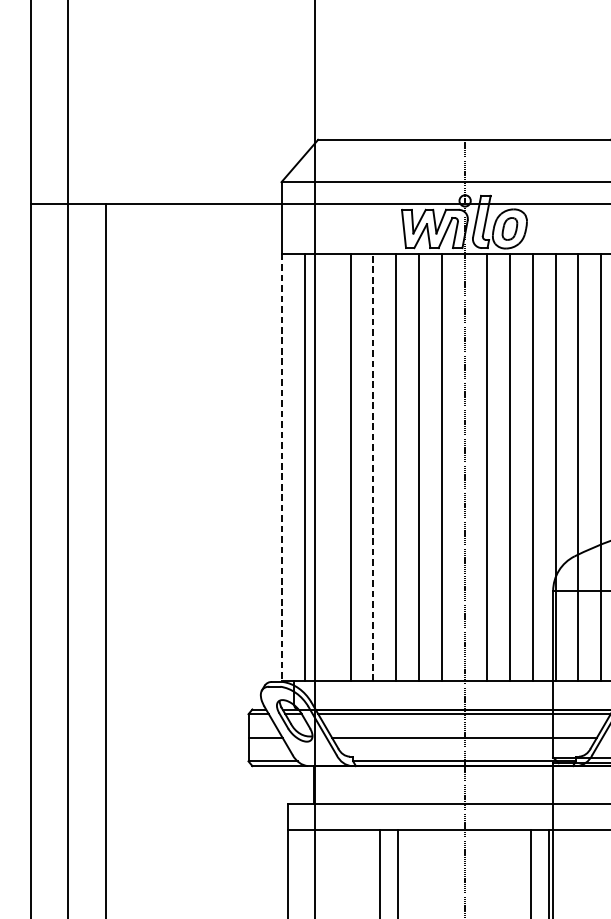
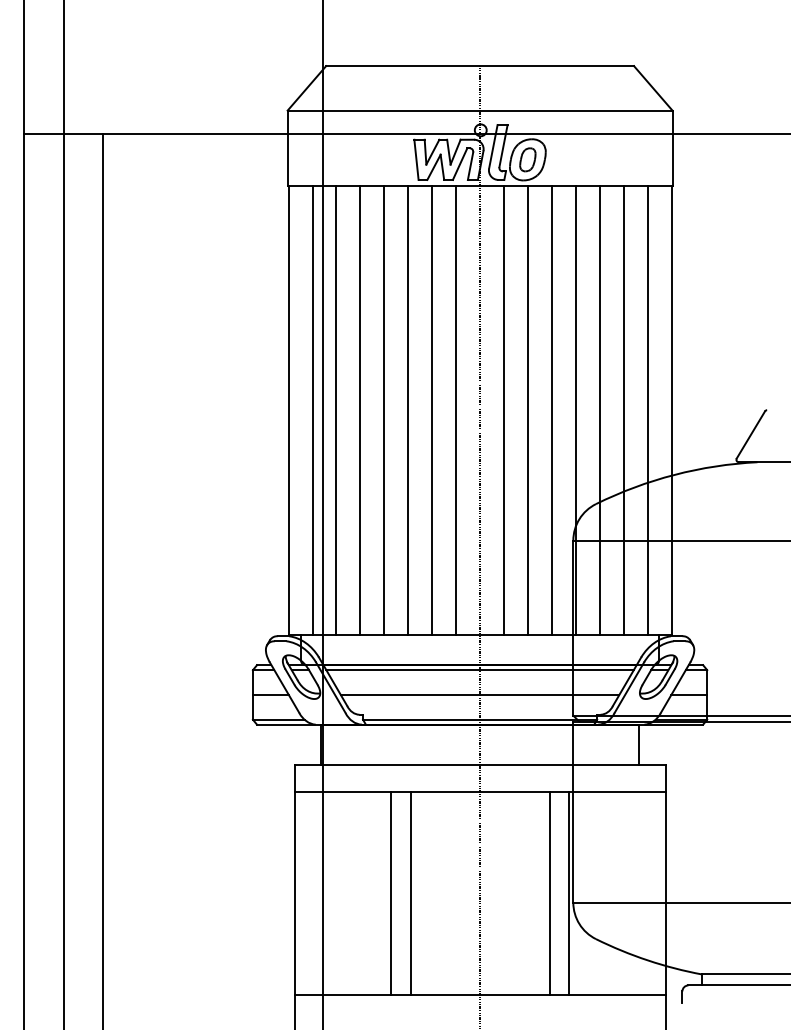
line: (282, 467) -> (288, 410), dashed -> solid
line: (327, 467) -> (336, 410), added
line: (373, 467) -> (384, 410), dashed -> solid

